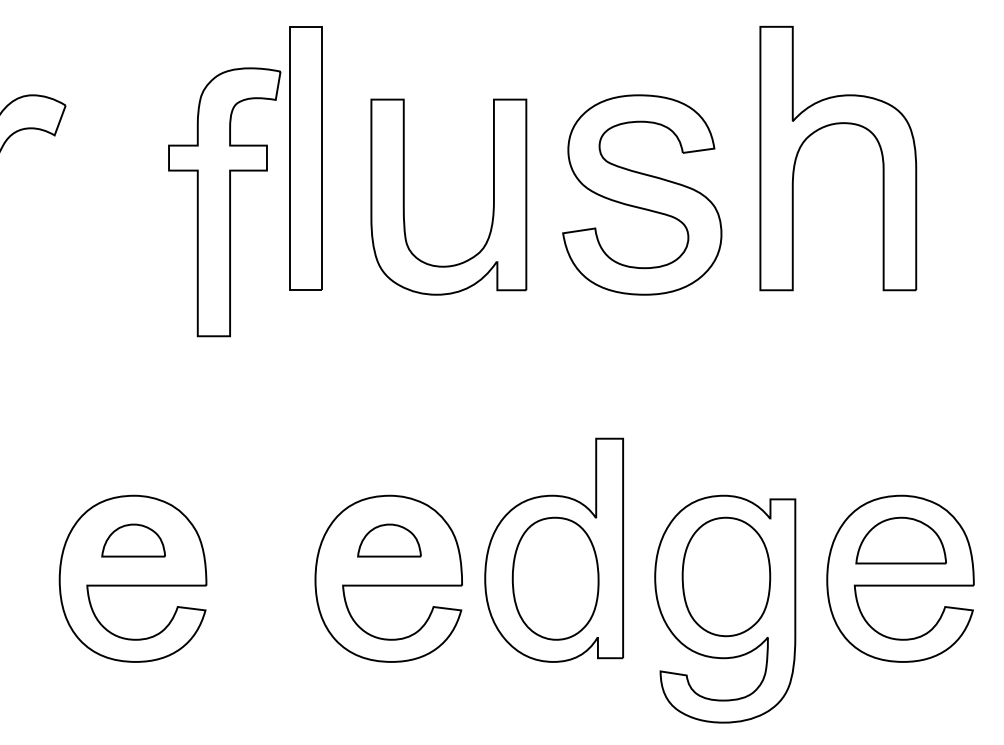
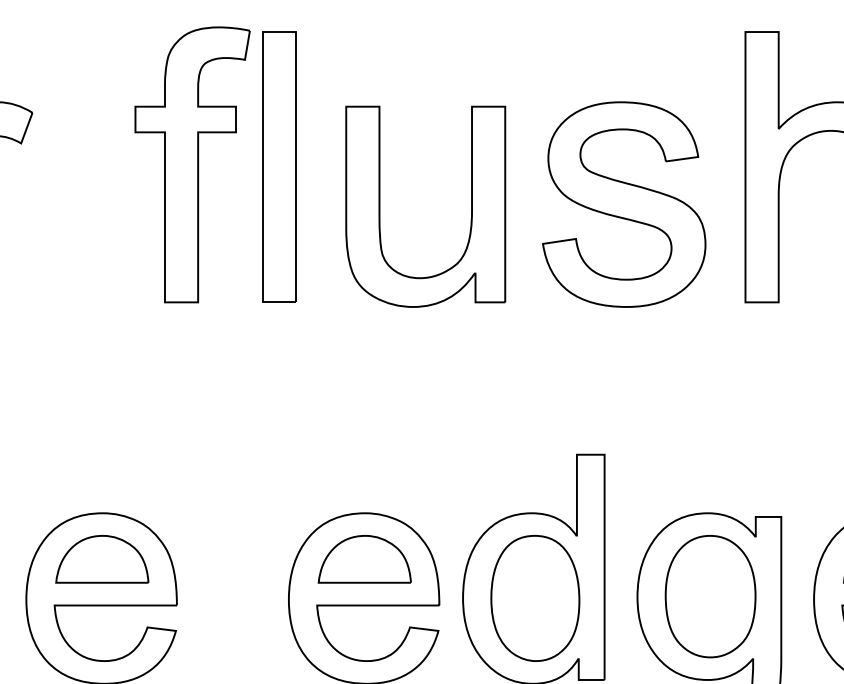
part: (224, 202) -> (192, 165), moved
part: (133, 540) -> (102, 559), size x1.43
part: (389, 540) -> (364, 559), size x1.43

